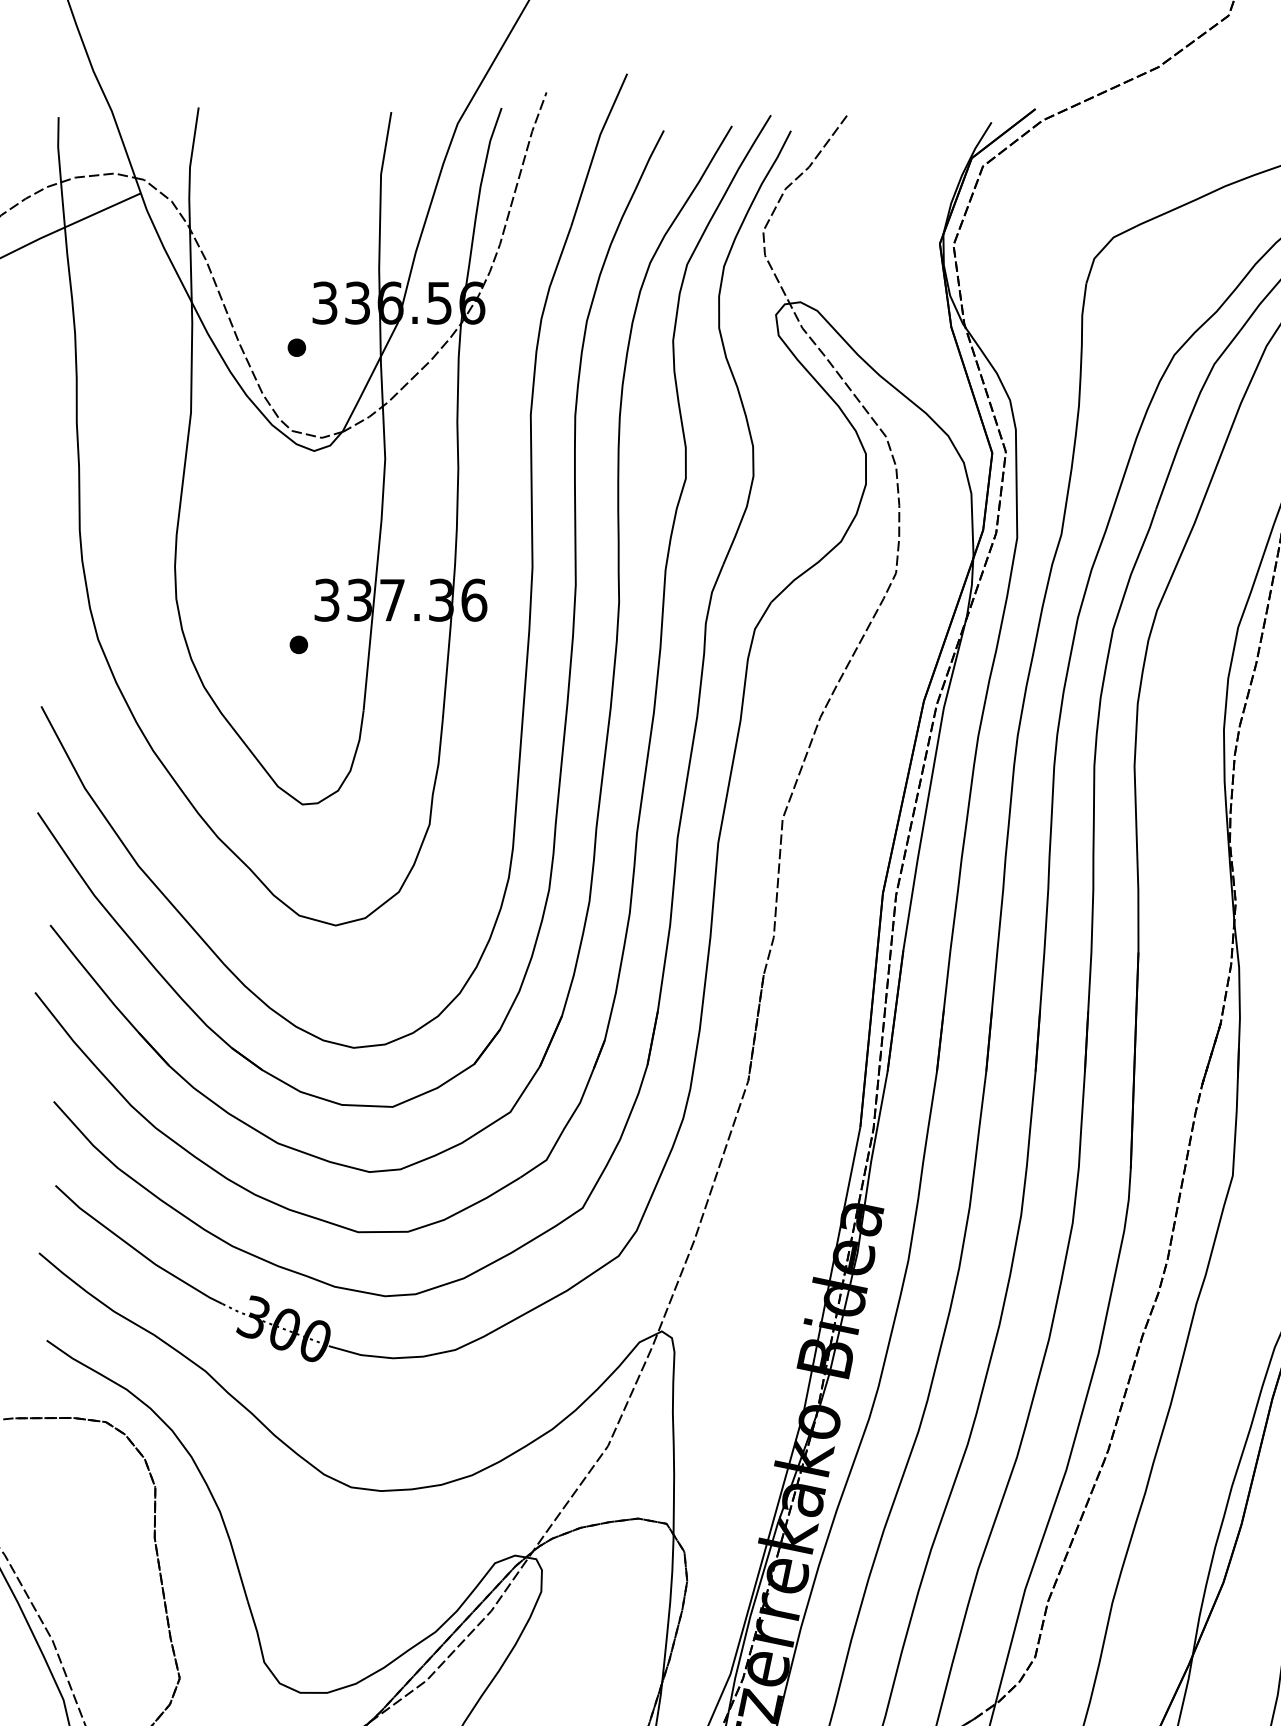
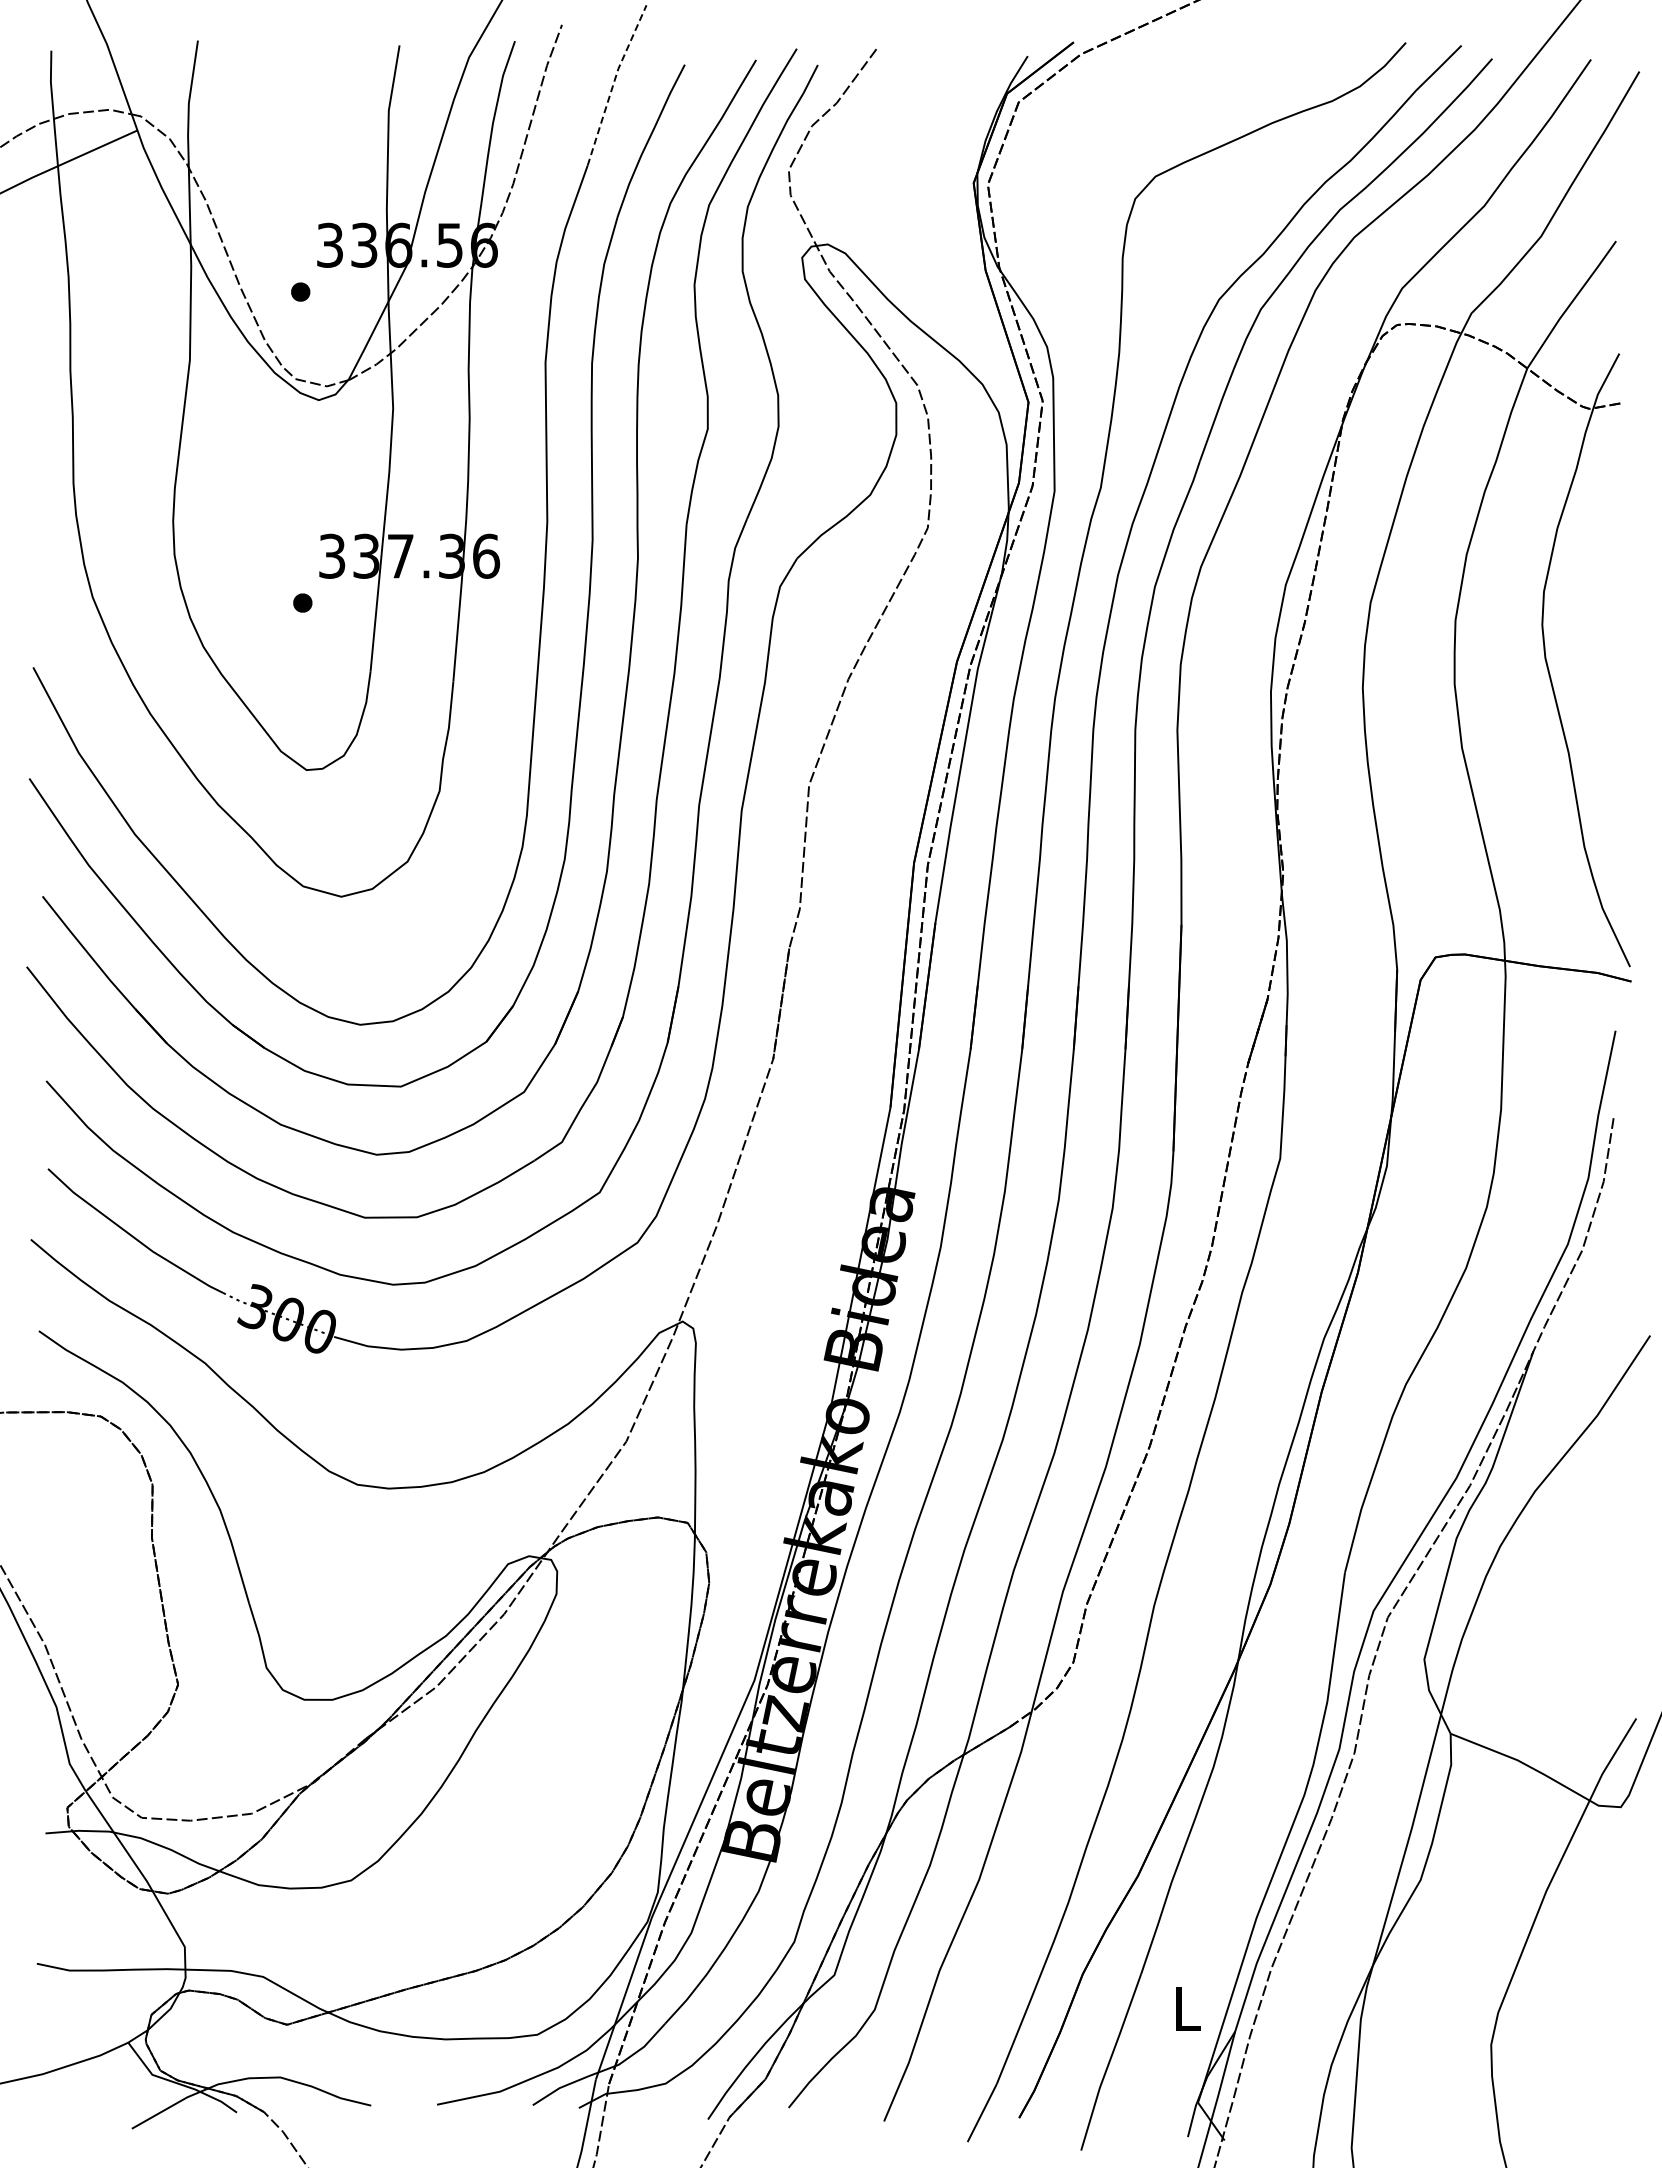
line: (595, 148) -> (613, 83), solid -> dashed

